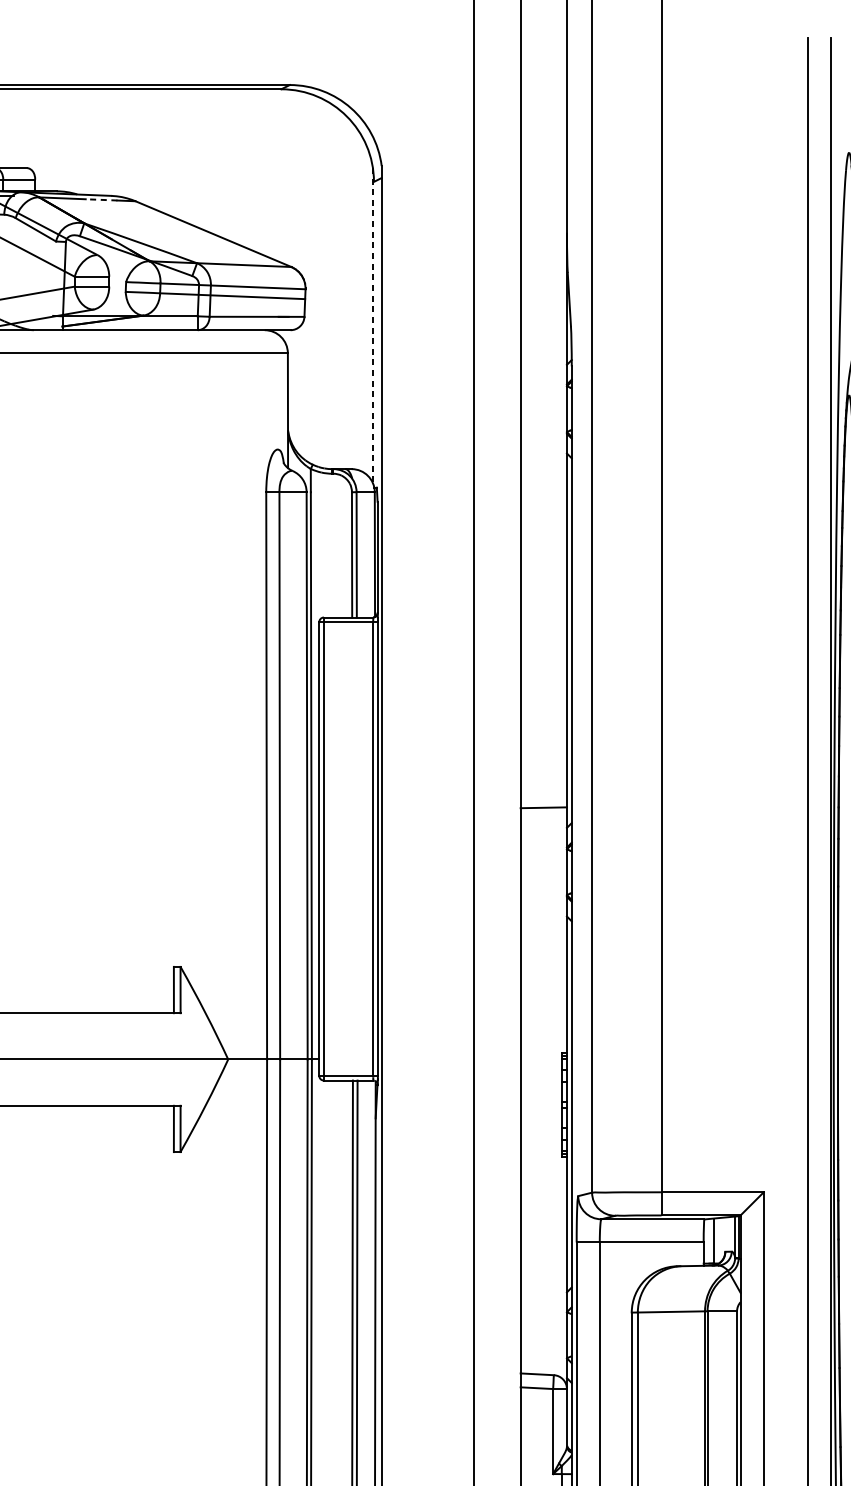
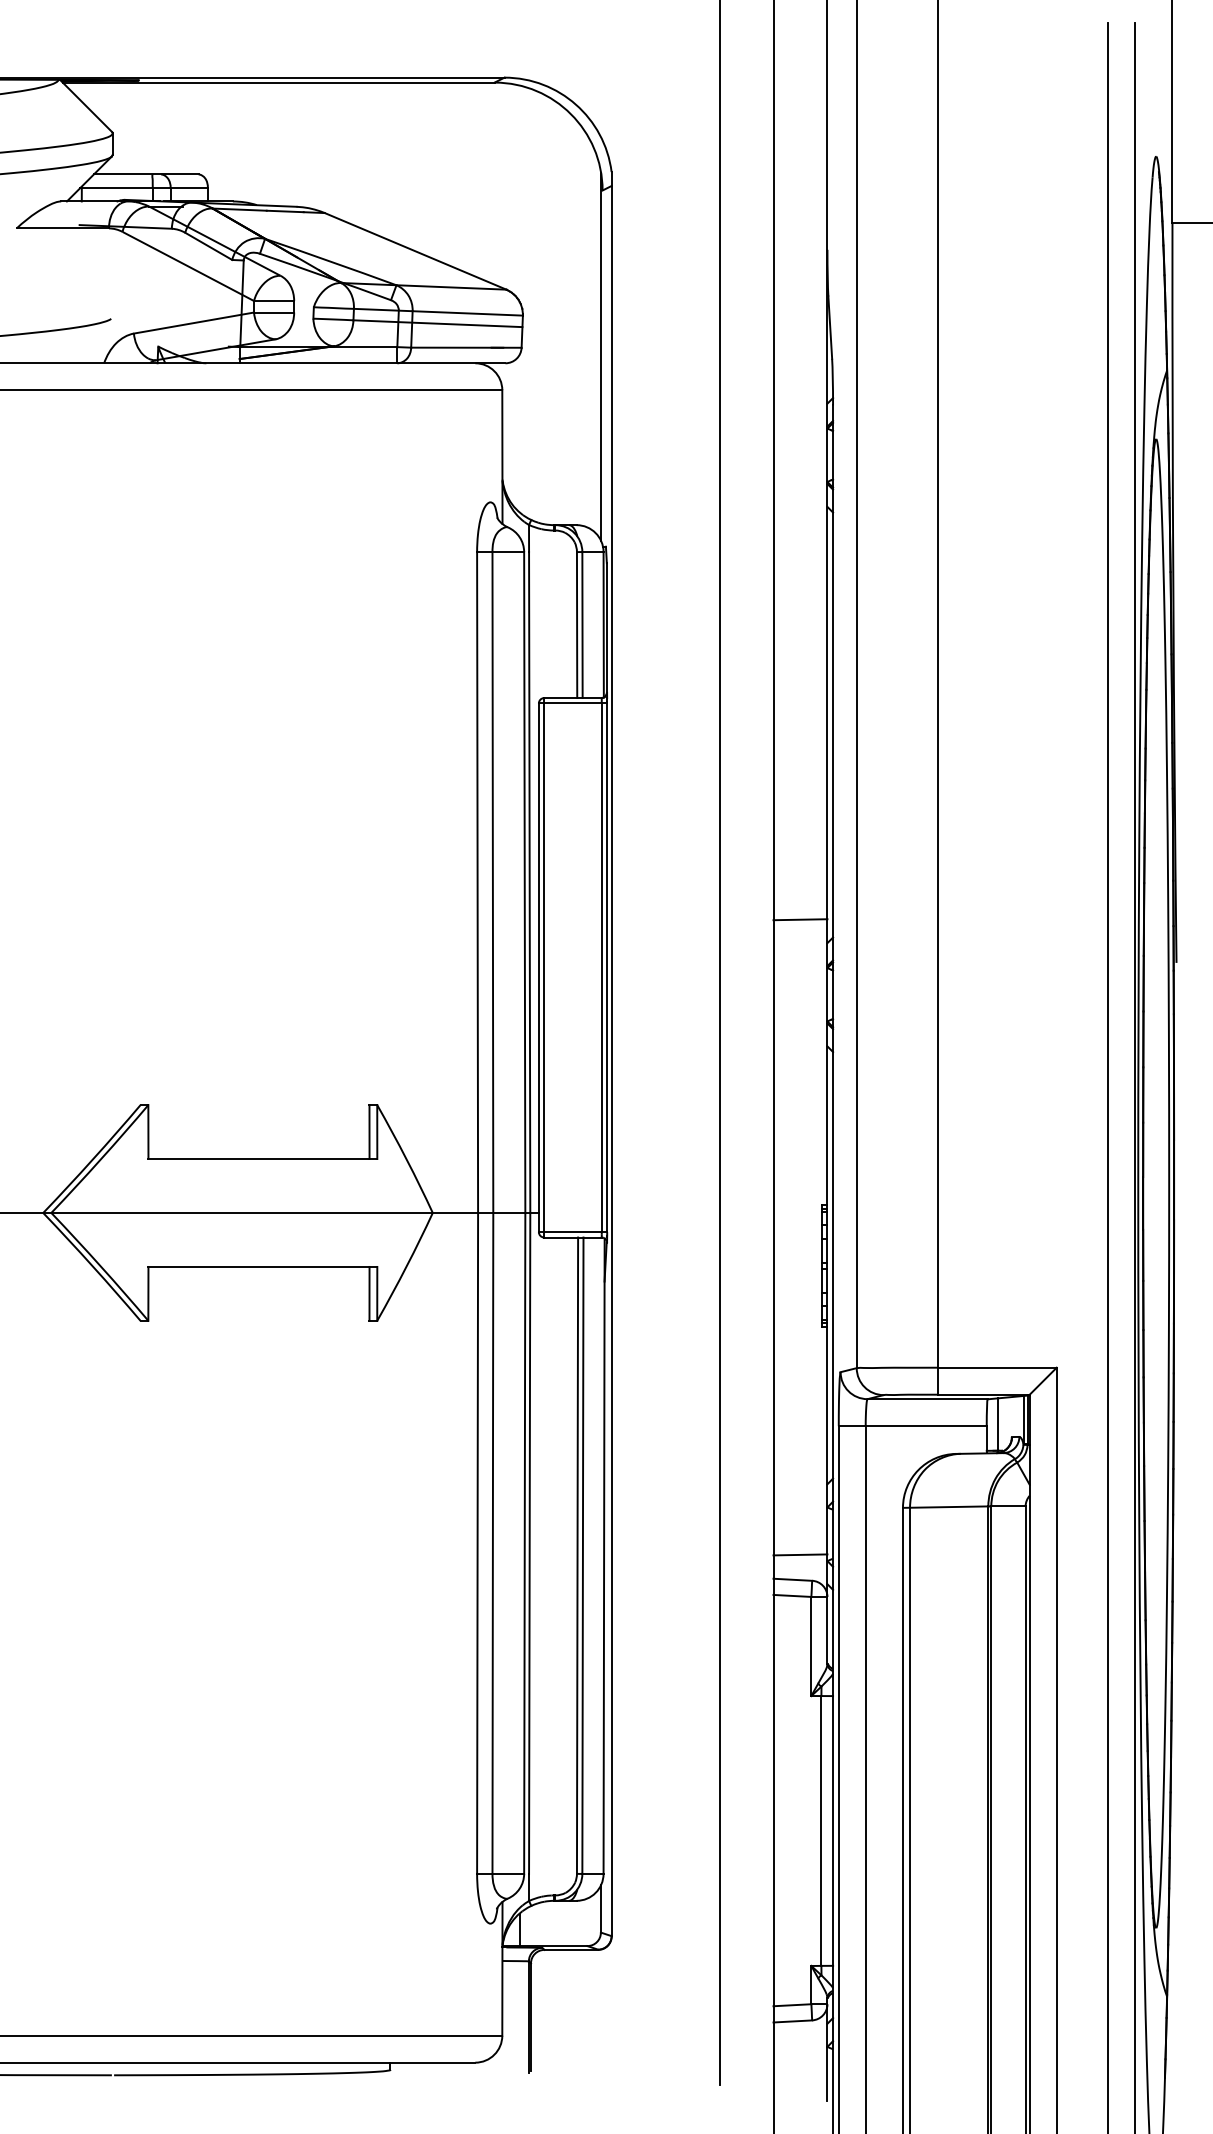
line: (100, 199) -> (284, 211), dashed -> solid
line: (372, 324) -> (600, 356), dashed -> solid
line: (543, 1352) -> (800, 1554), added

